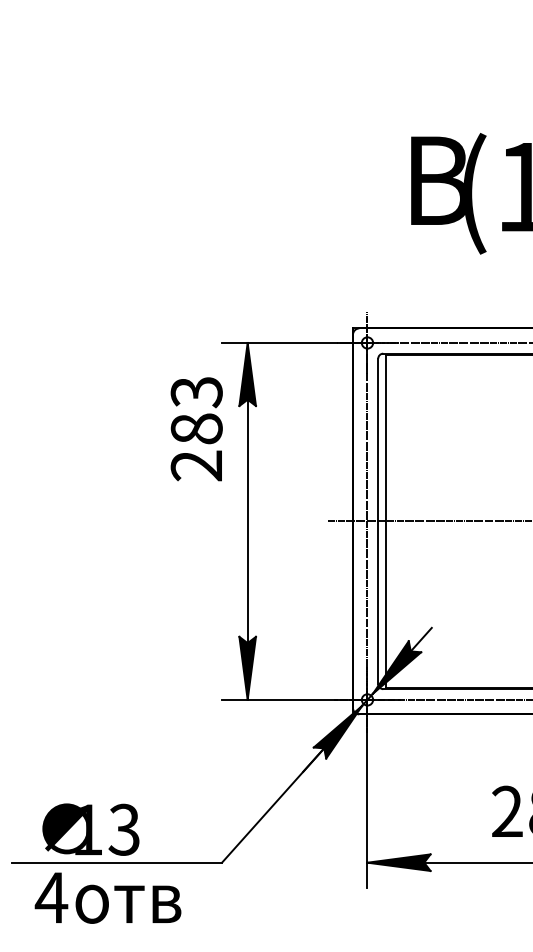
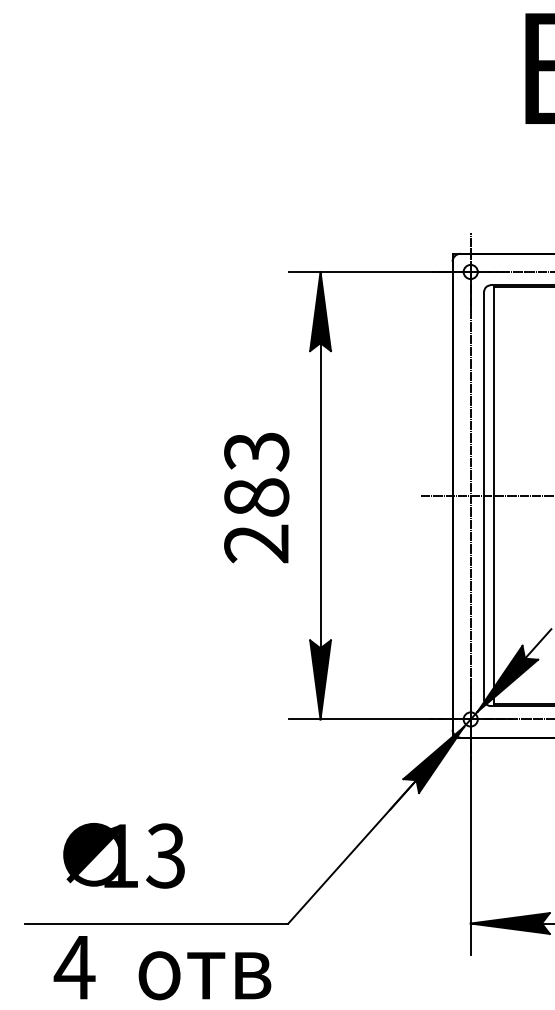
text: (196, 429) -> (256, 498), moved
text: (90, 829) -> (123, 855), moved
text: (128, 903) -> (204, 974), moved

